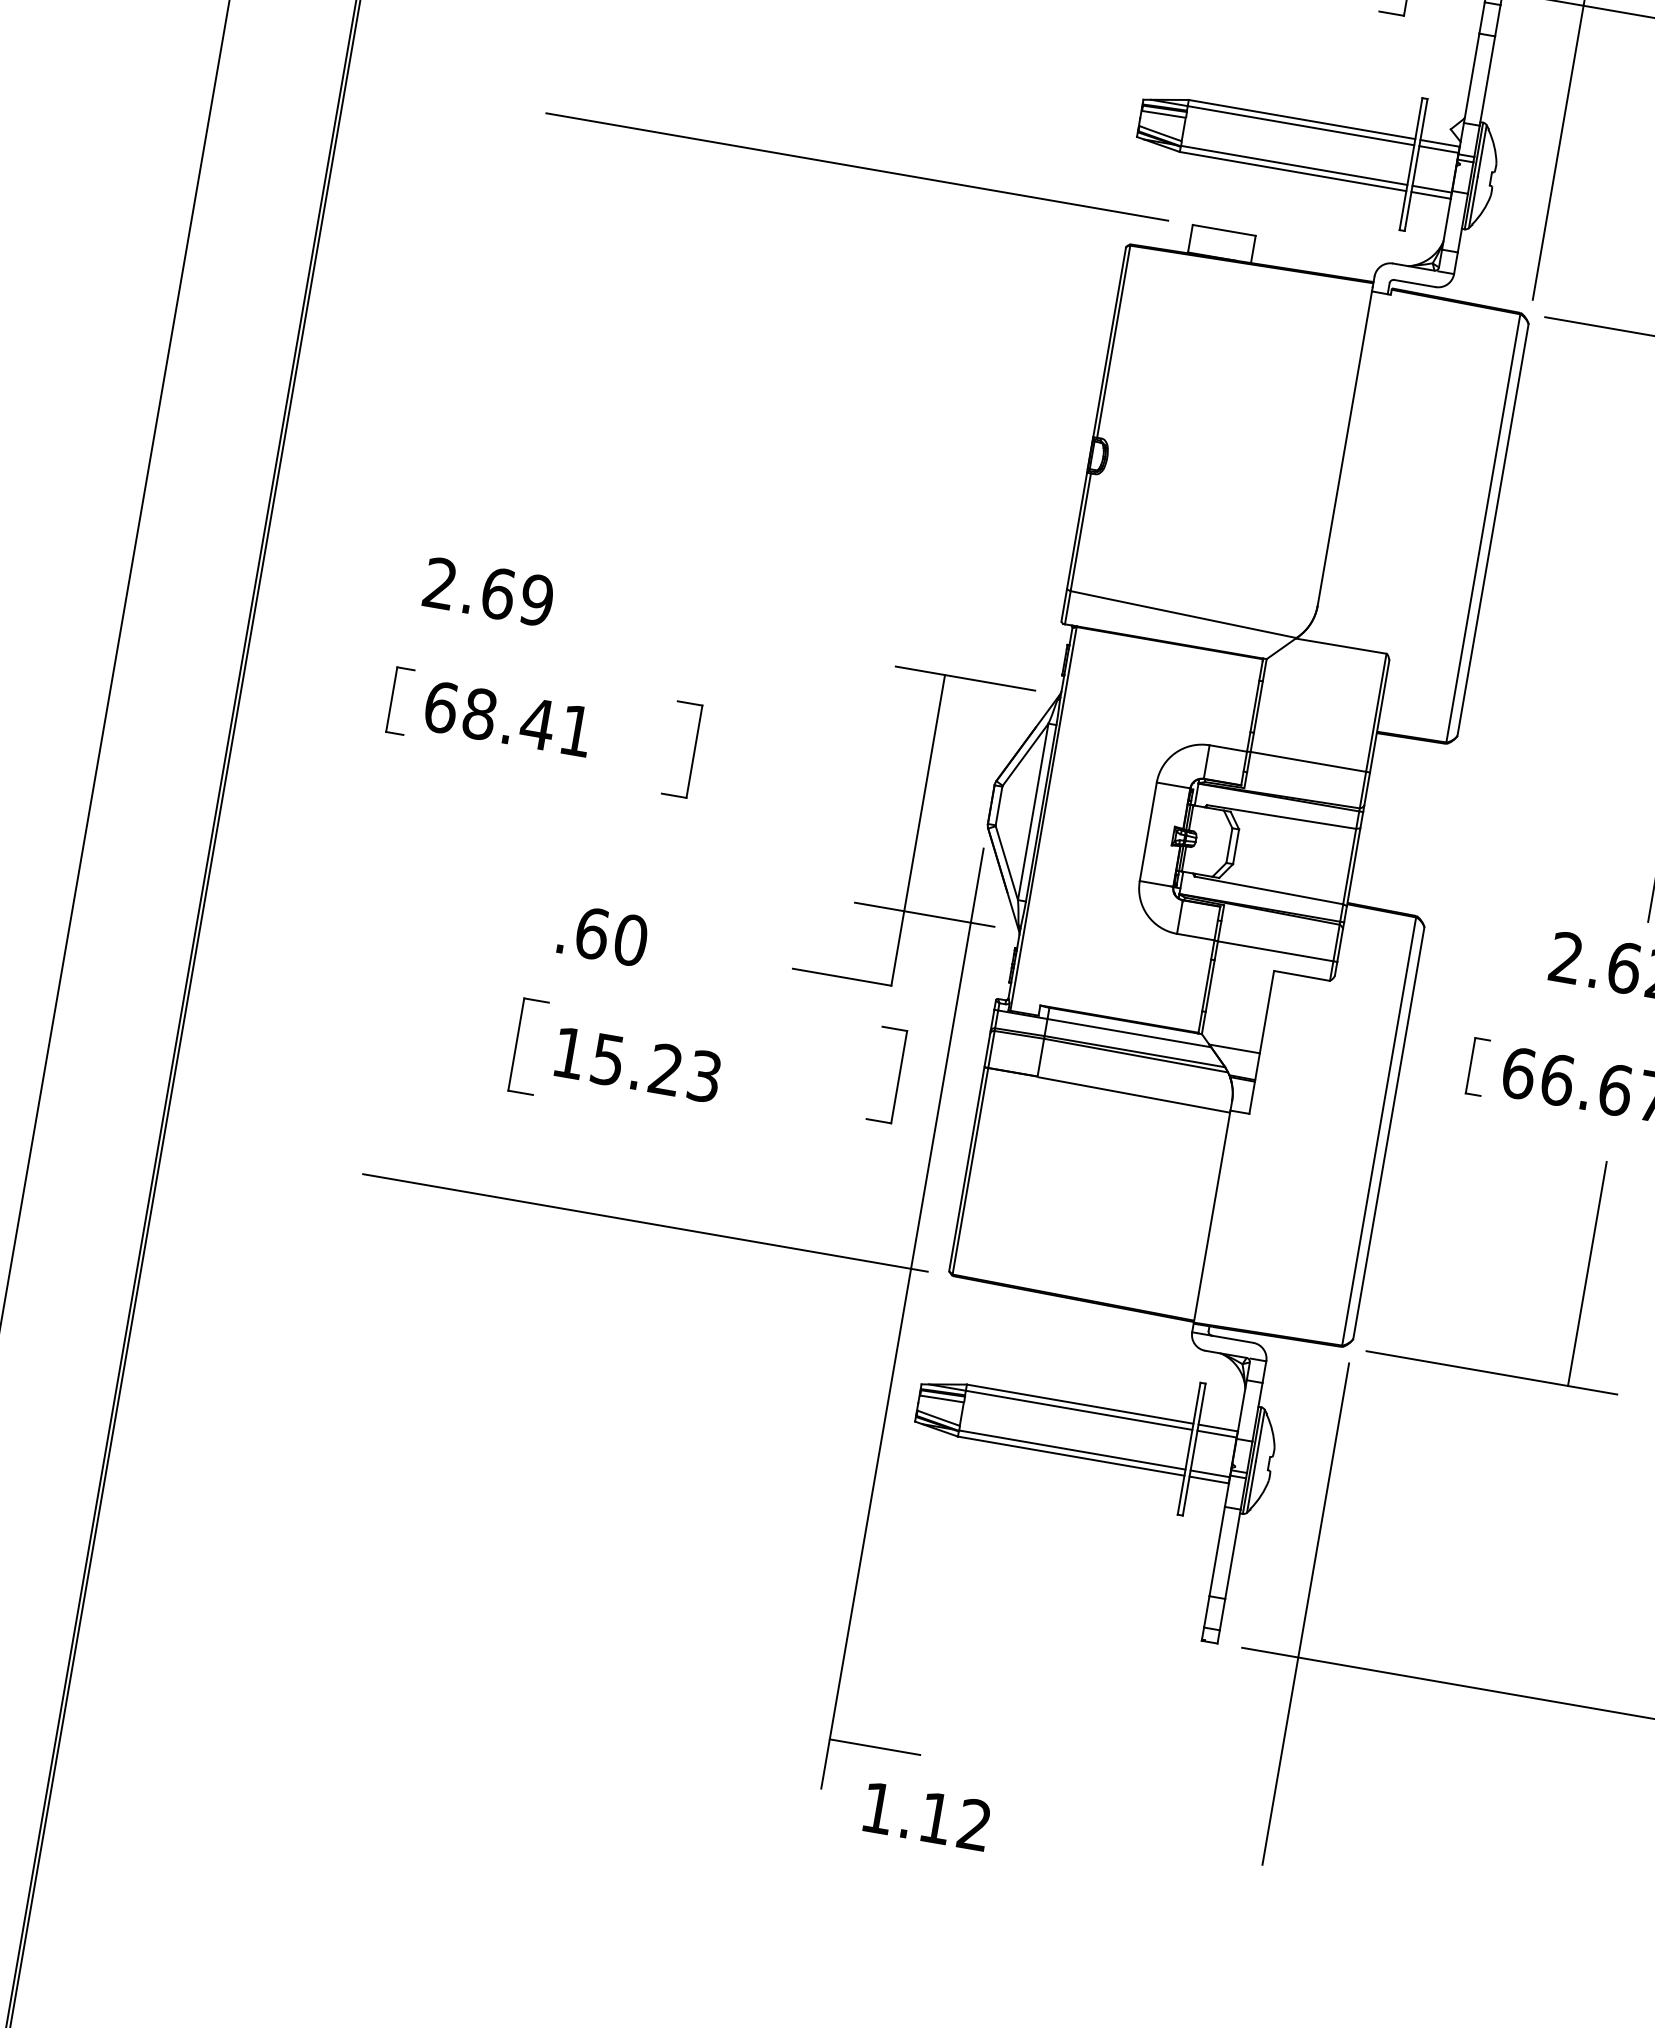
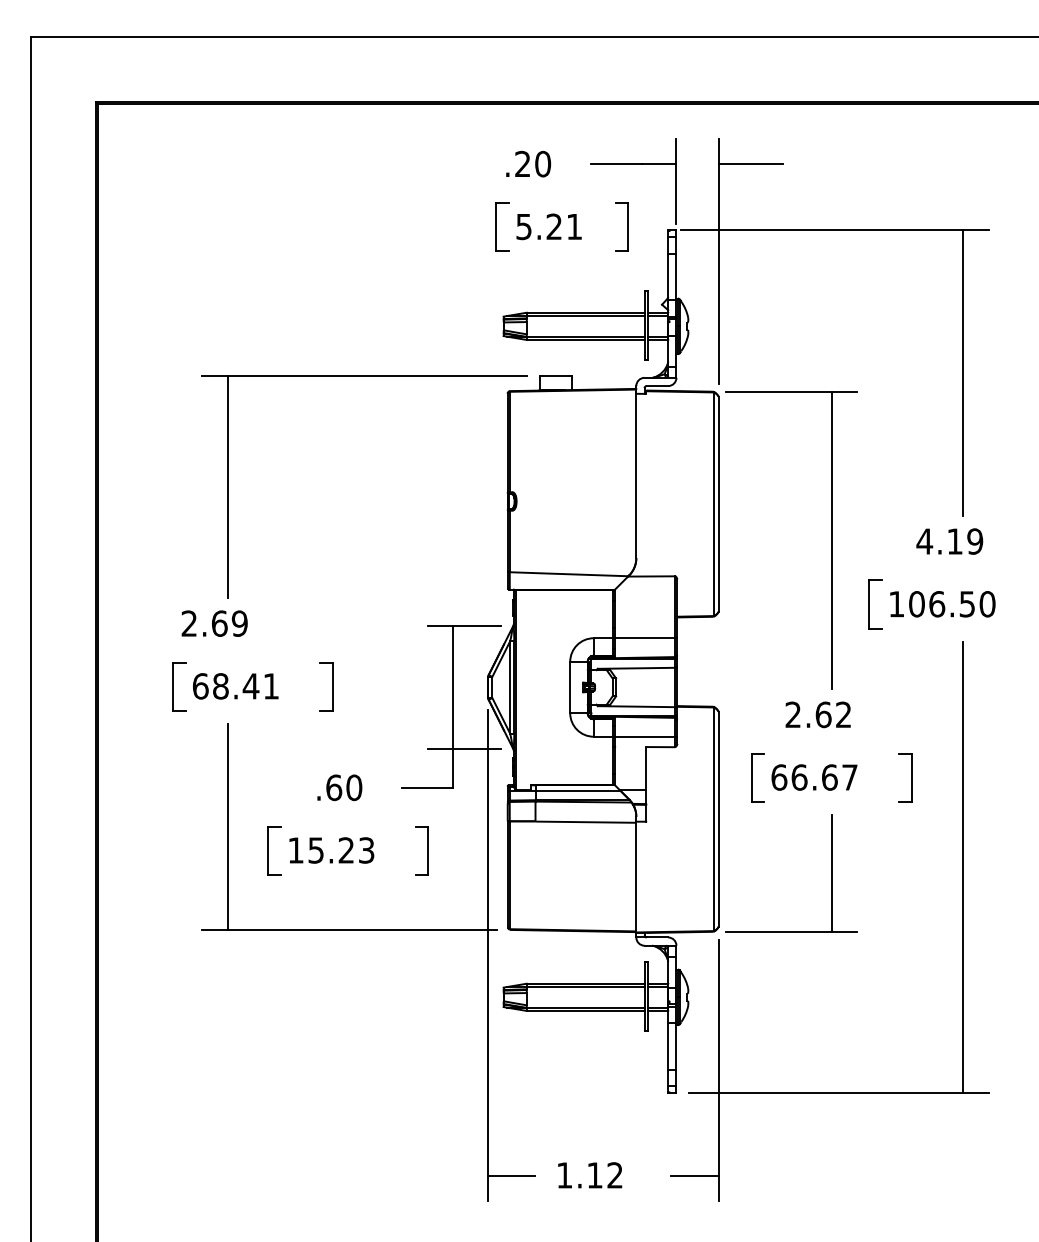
line: (558, 333) -> (227, 486), added
part: (400, 700) -> (179, 686), size x1.43
text: (602, 934) -> (339, 787), moved
line: (446, 984) -> (227, 826), added
part: (1477, 1066) -> (757, 777), size x1.67
part: (886, 1074) -> (421, 850), moved
line: (1224, 1807) -> (694, 1175), added
text: (927, 1816) -> (590, 1175), moved

